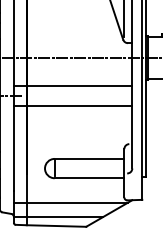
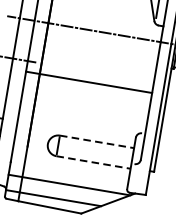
line: (72, 85) -> (92, 60), removed
line: (89, 158) -> (97, 141), solid -> dashed
line: (89, 178) -> (93, 162), solid -> dashed

